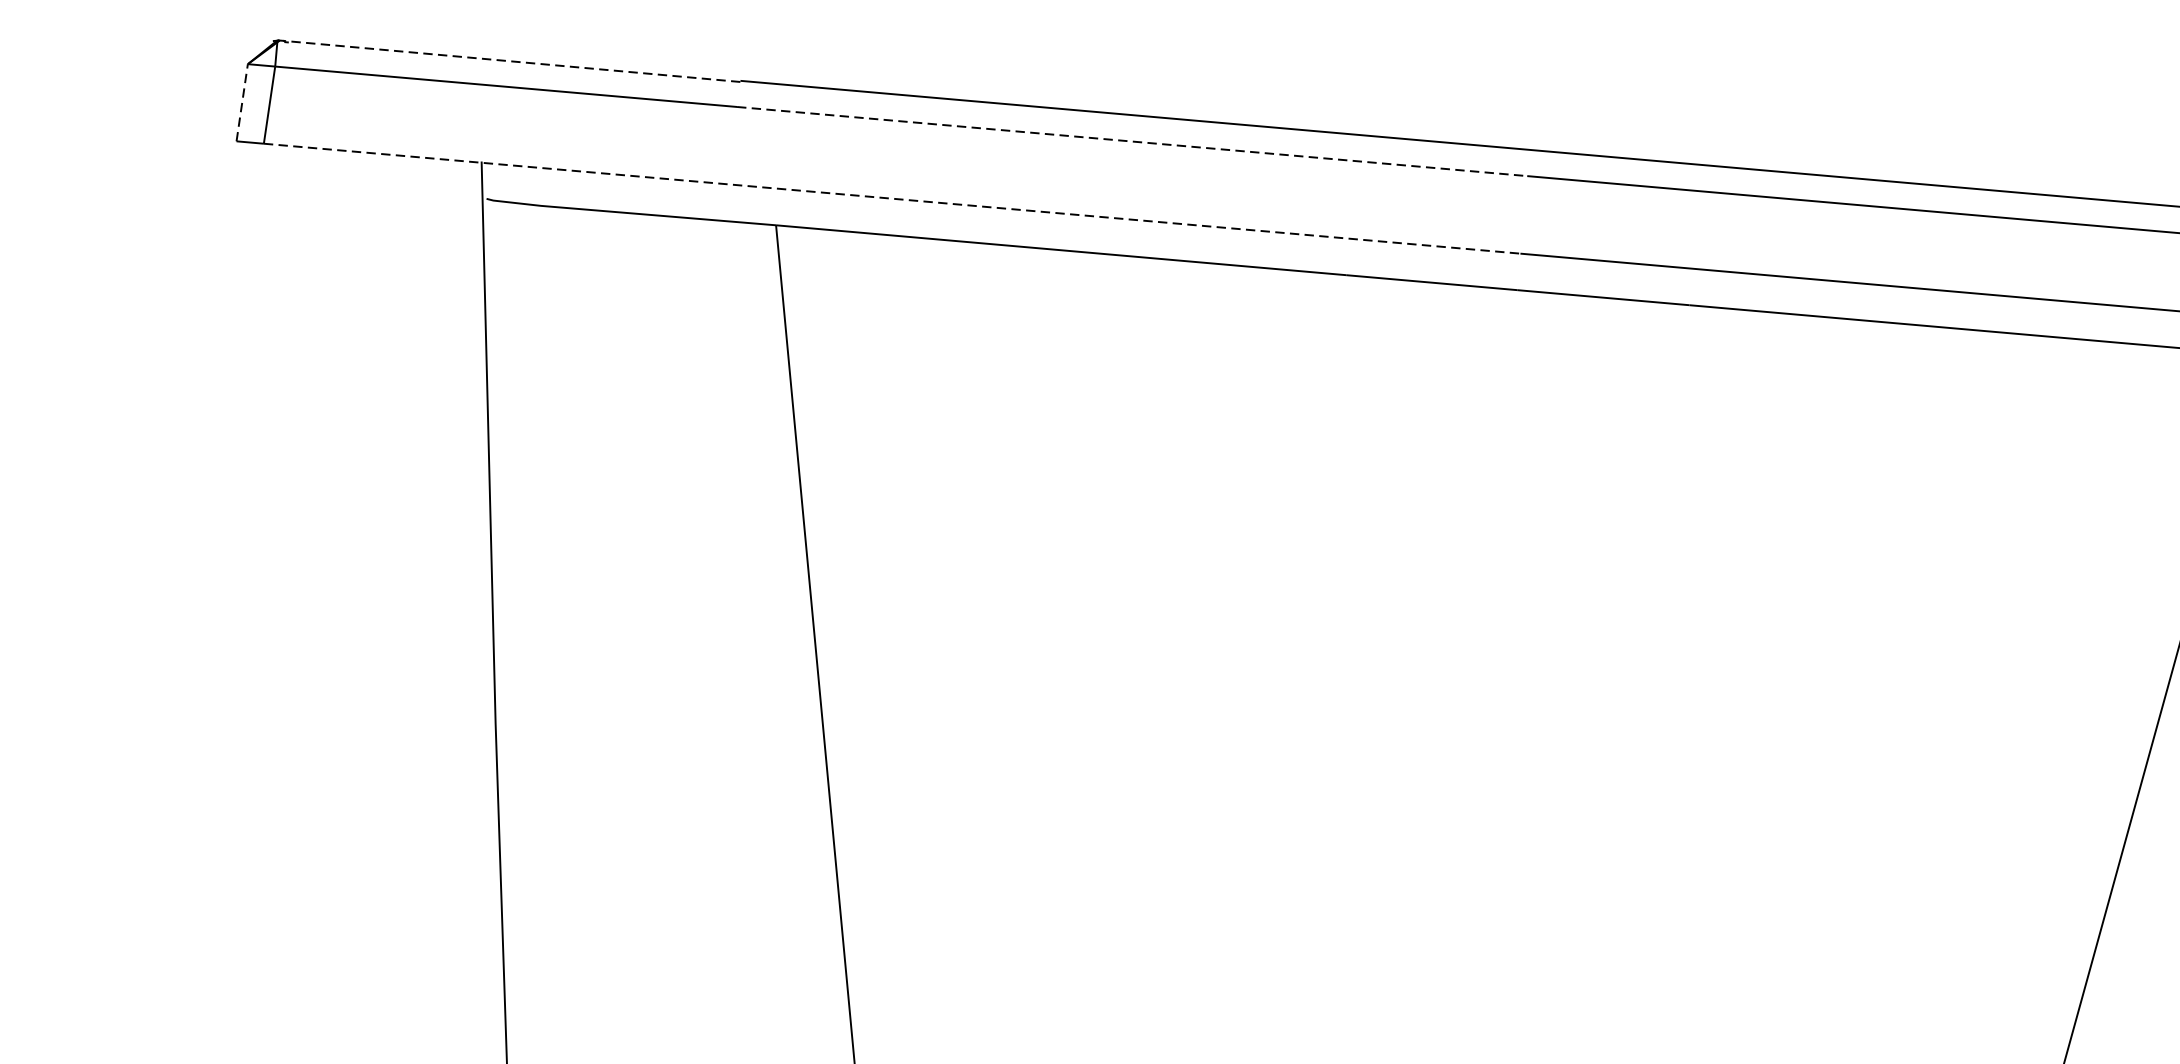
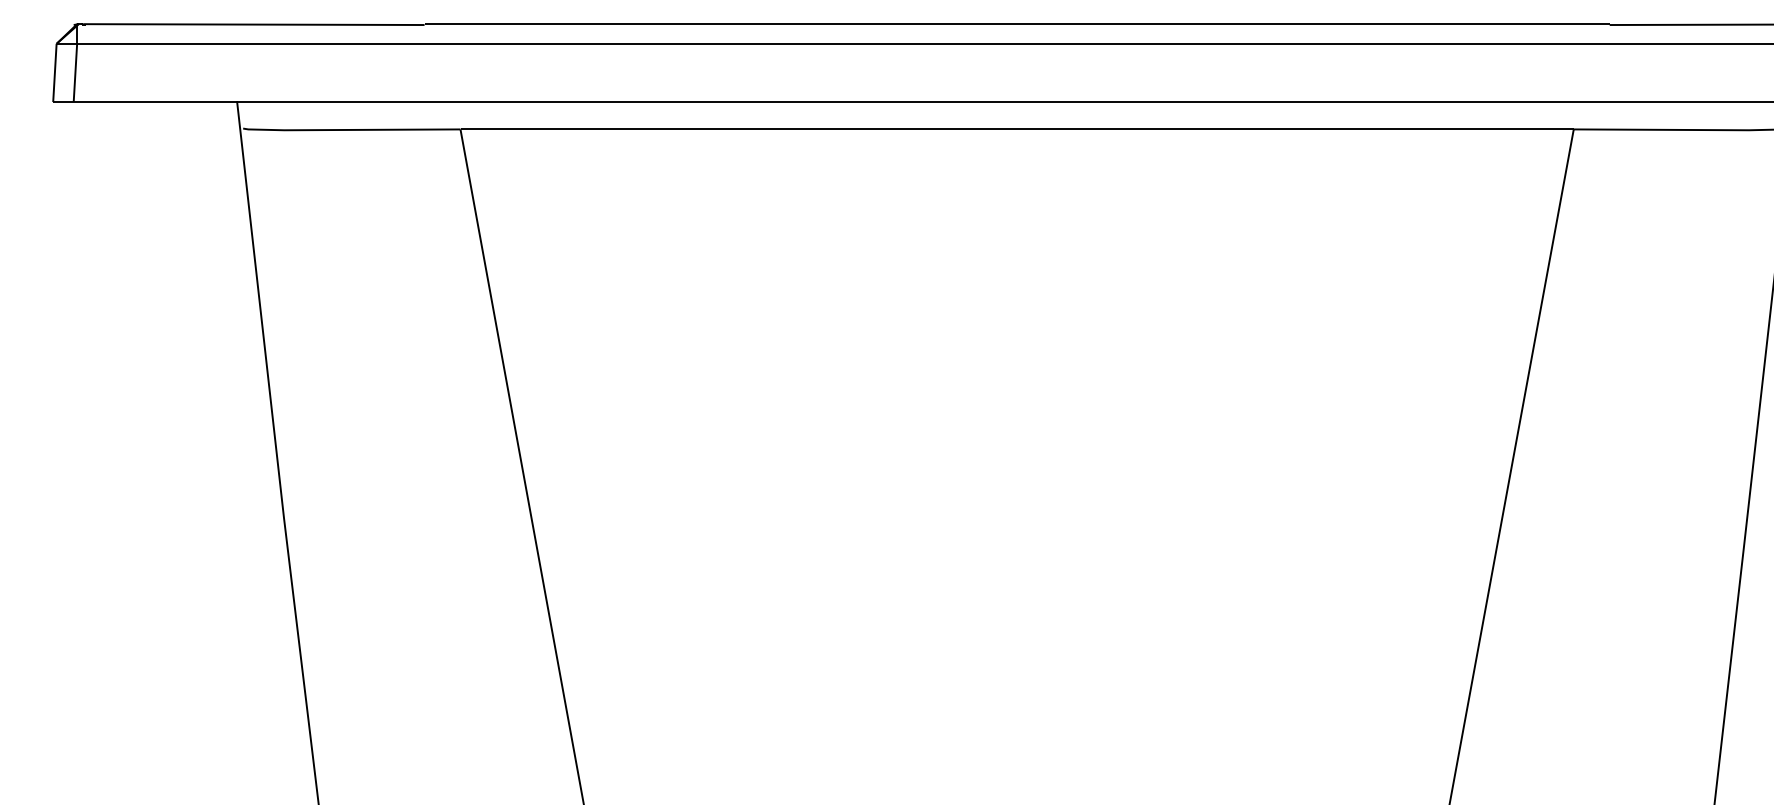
line: (512, 61) -> (253, 24), dashed -> solid
line: (241, 102) -> (54, 72), dashed -> solid
line: (1132, 141) -> (720, 43), dashed -> solid
line: (892, 199) -> (545, 102), dashed -> solid

